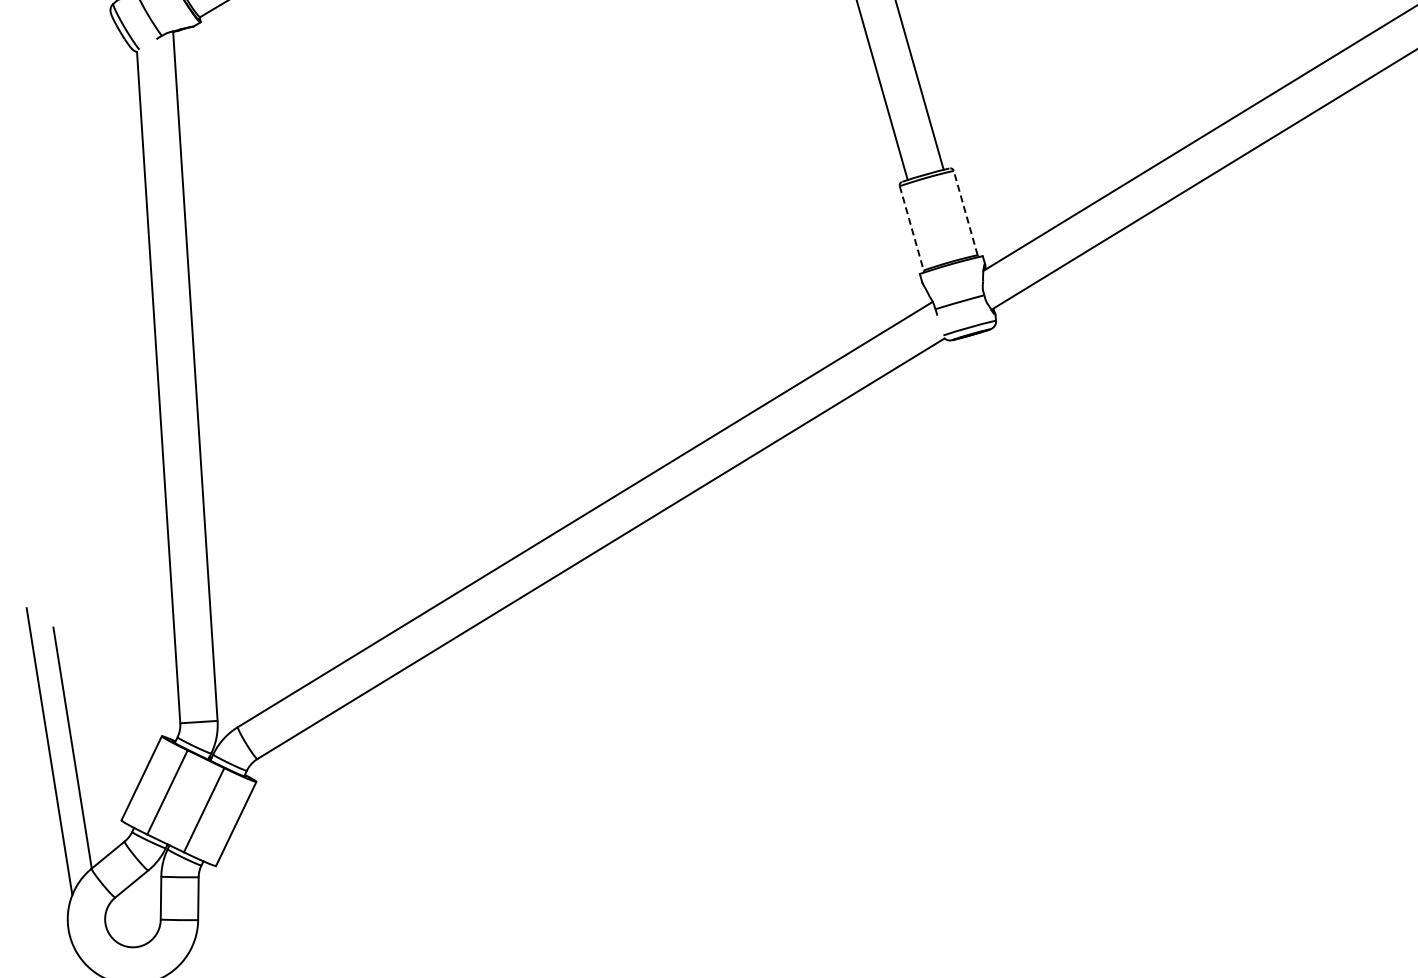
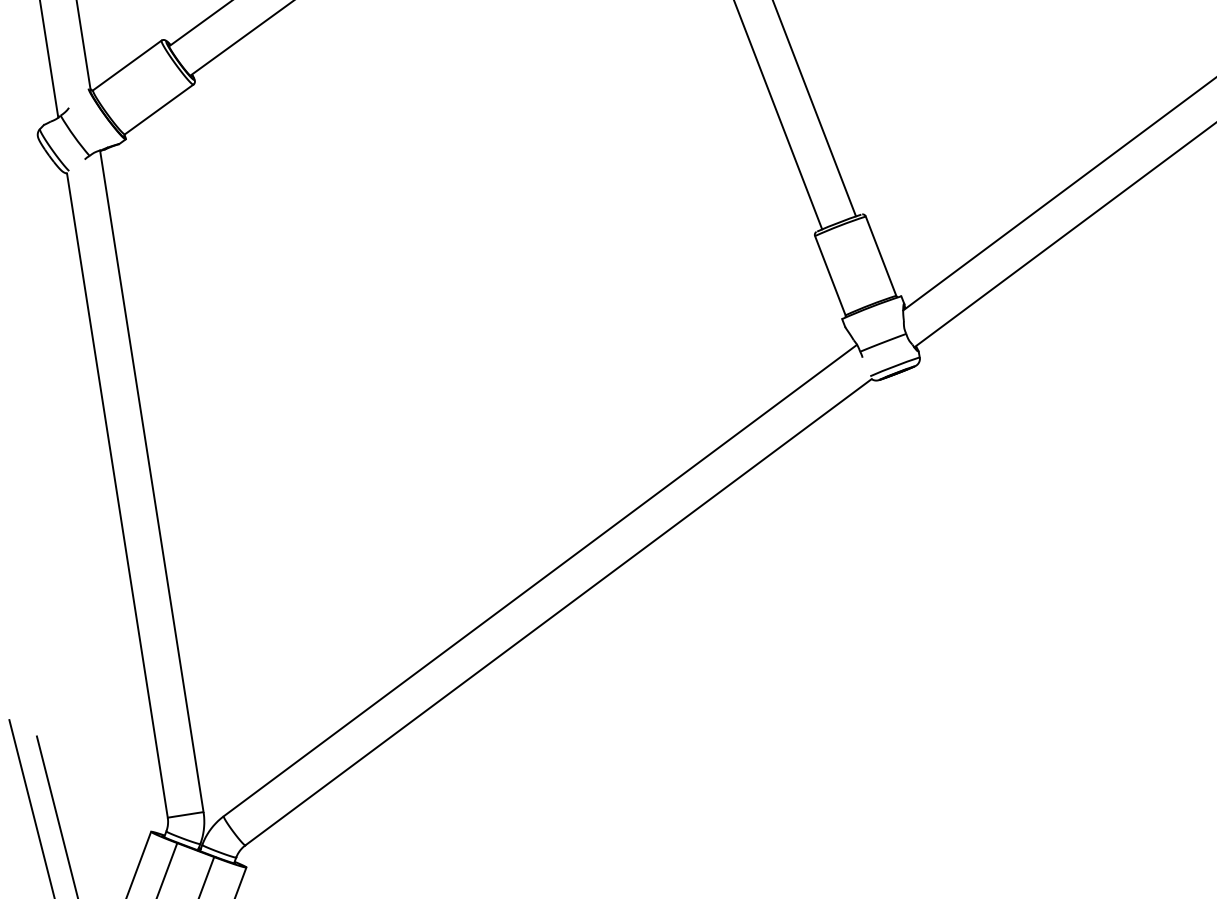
line: (965, 213) -> (880, 256), dashed -> solid
line: (911, 228) -> (830, 275), dashed -> solid

